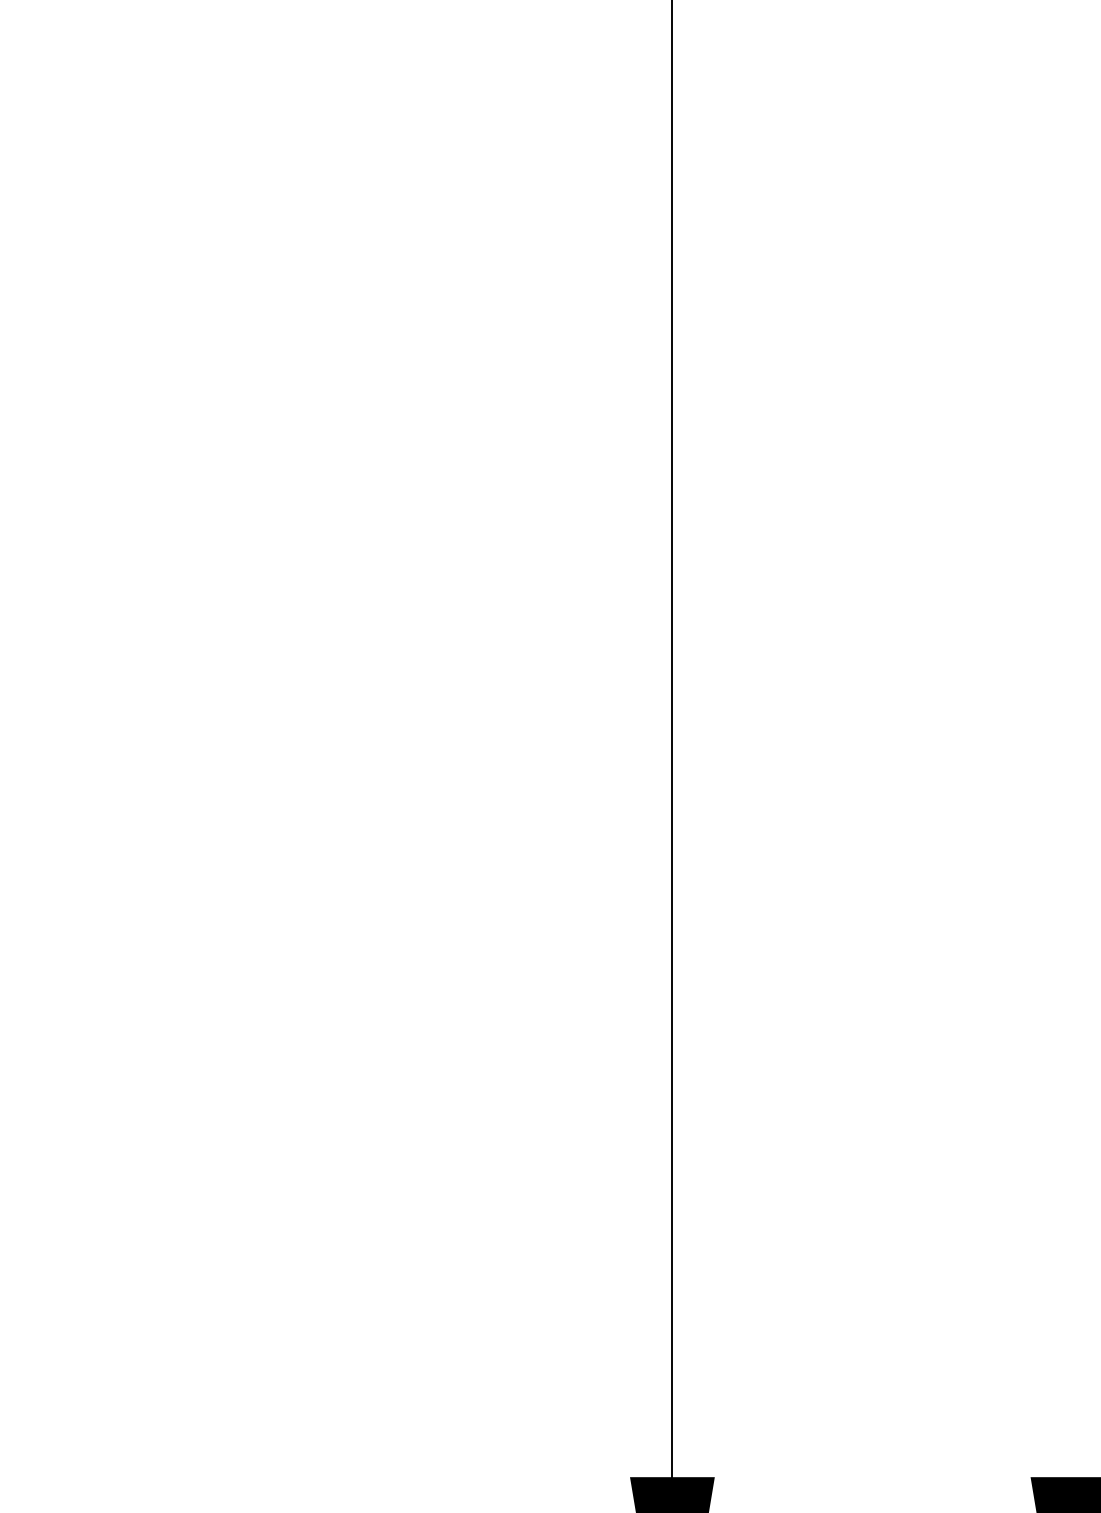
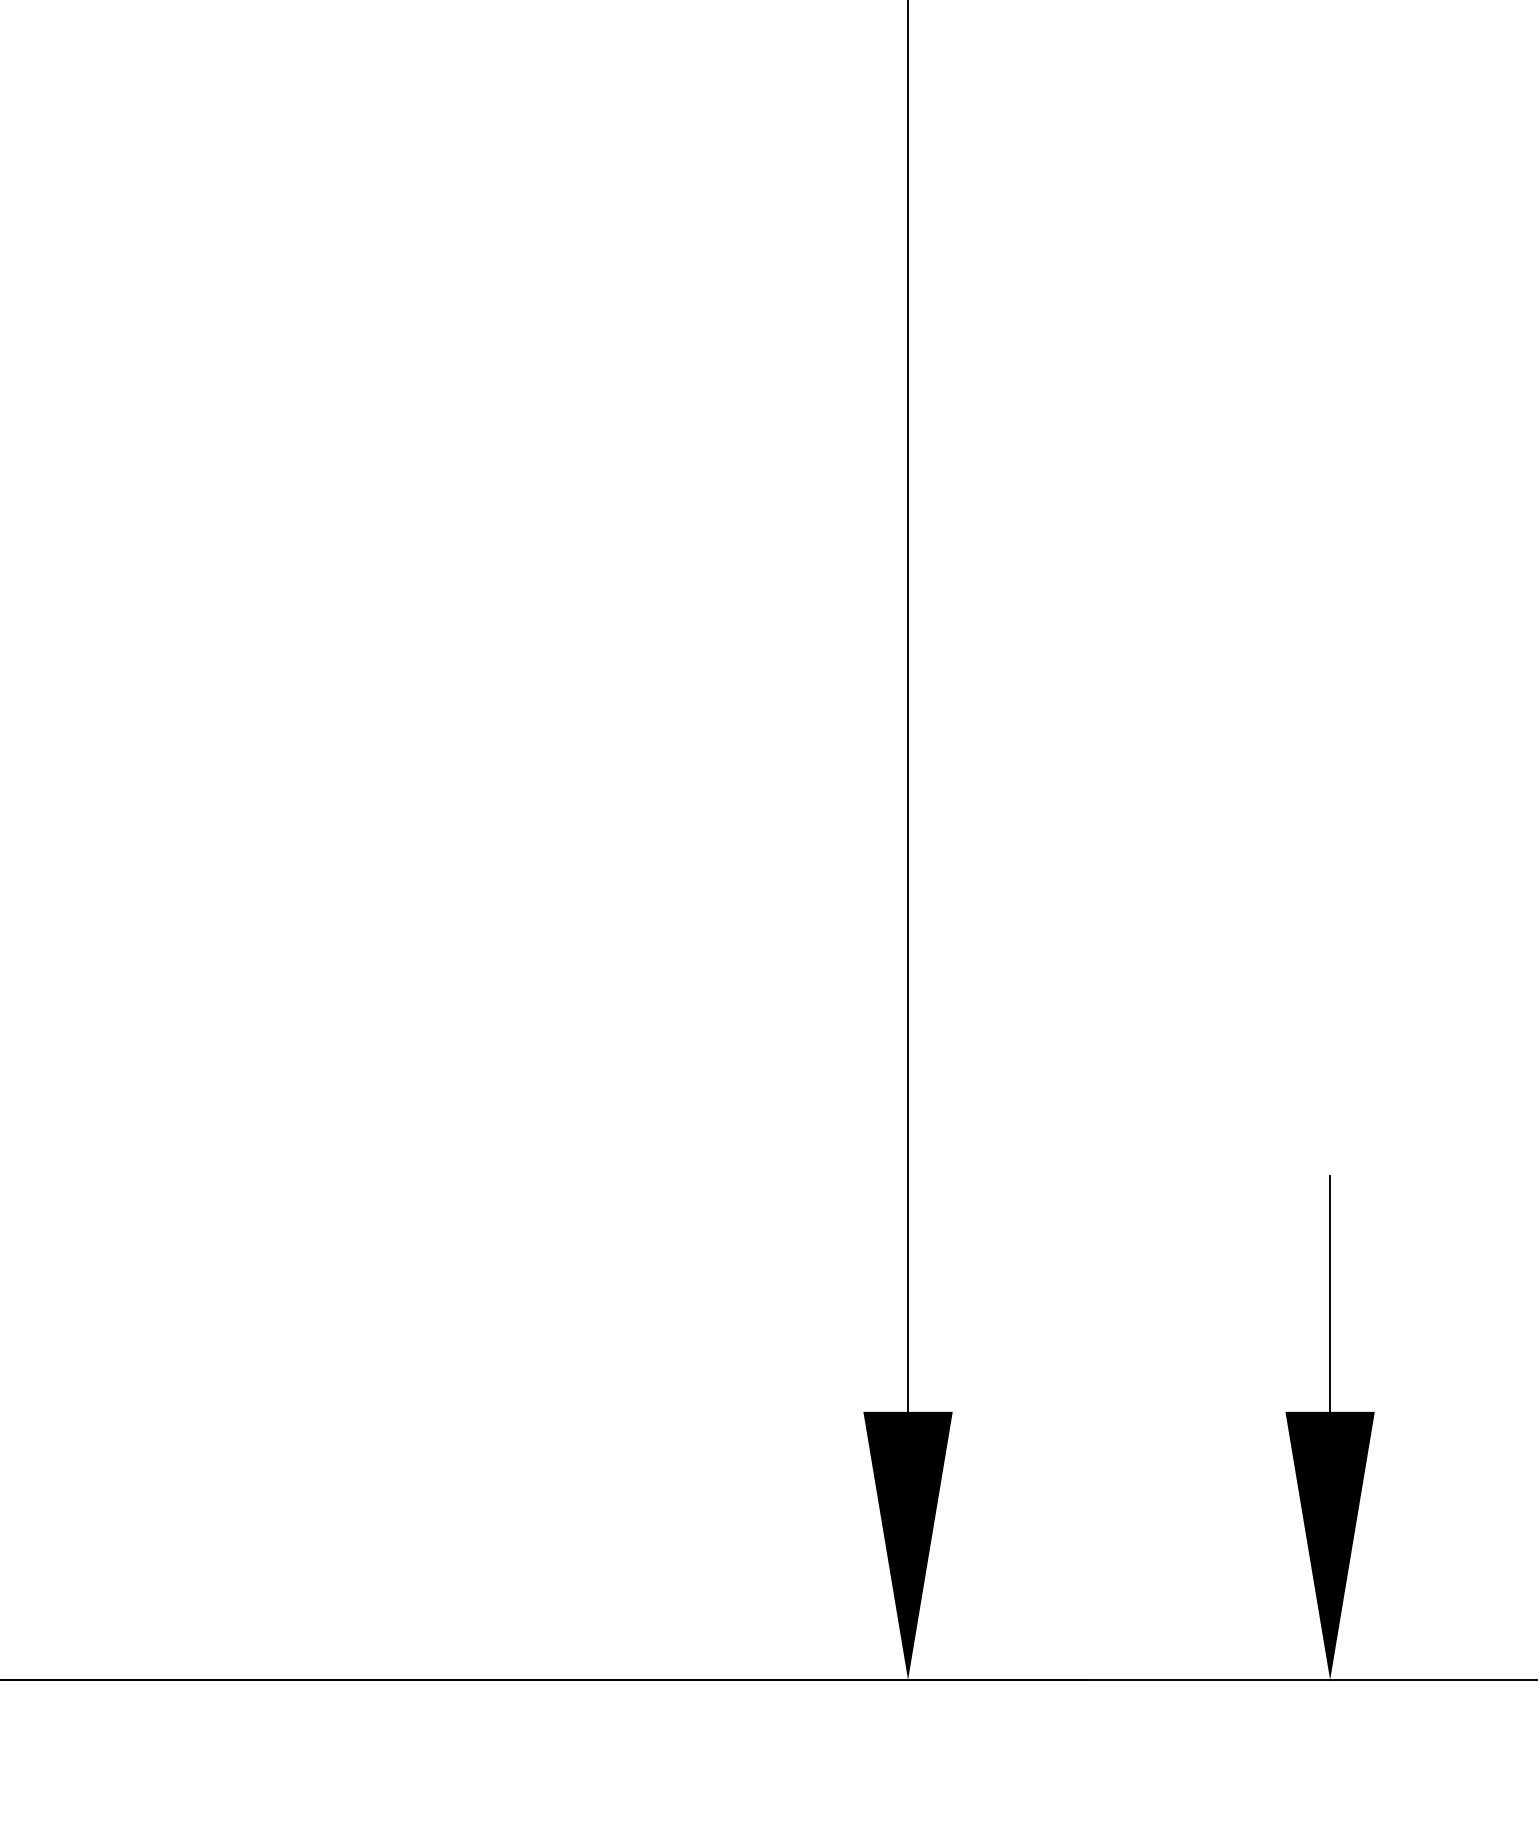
line: (1073, 1380) -> (1330, 1309), added

